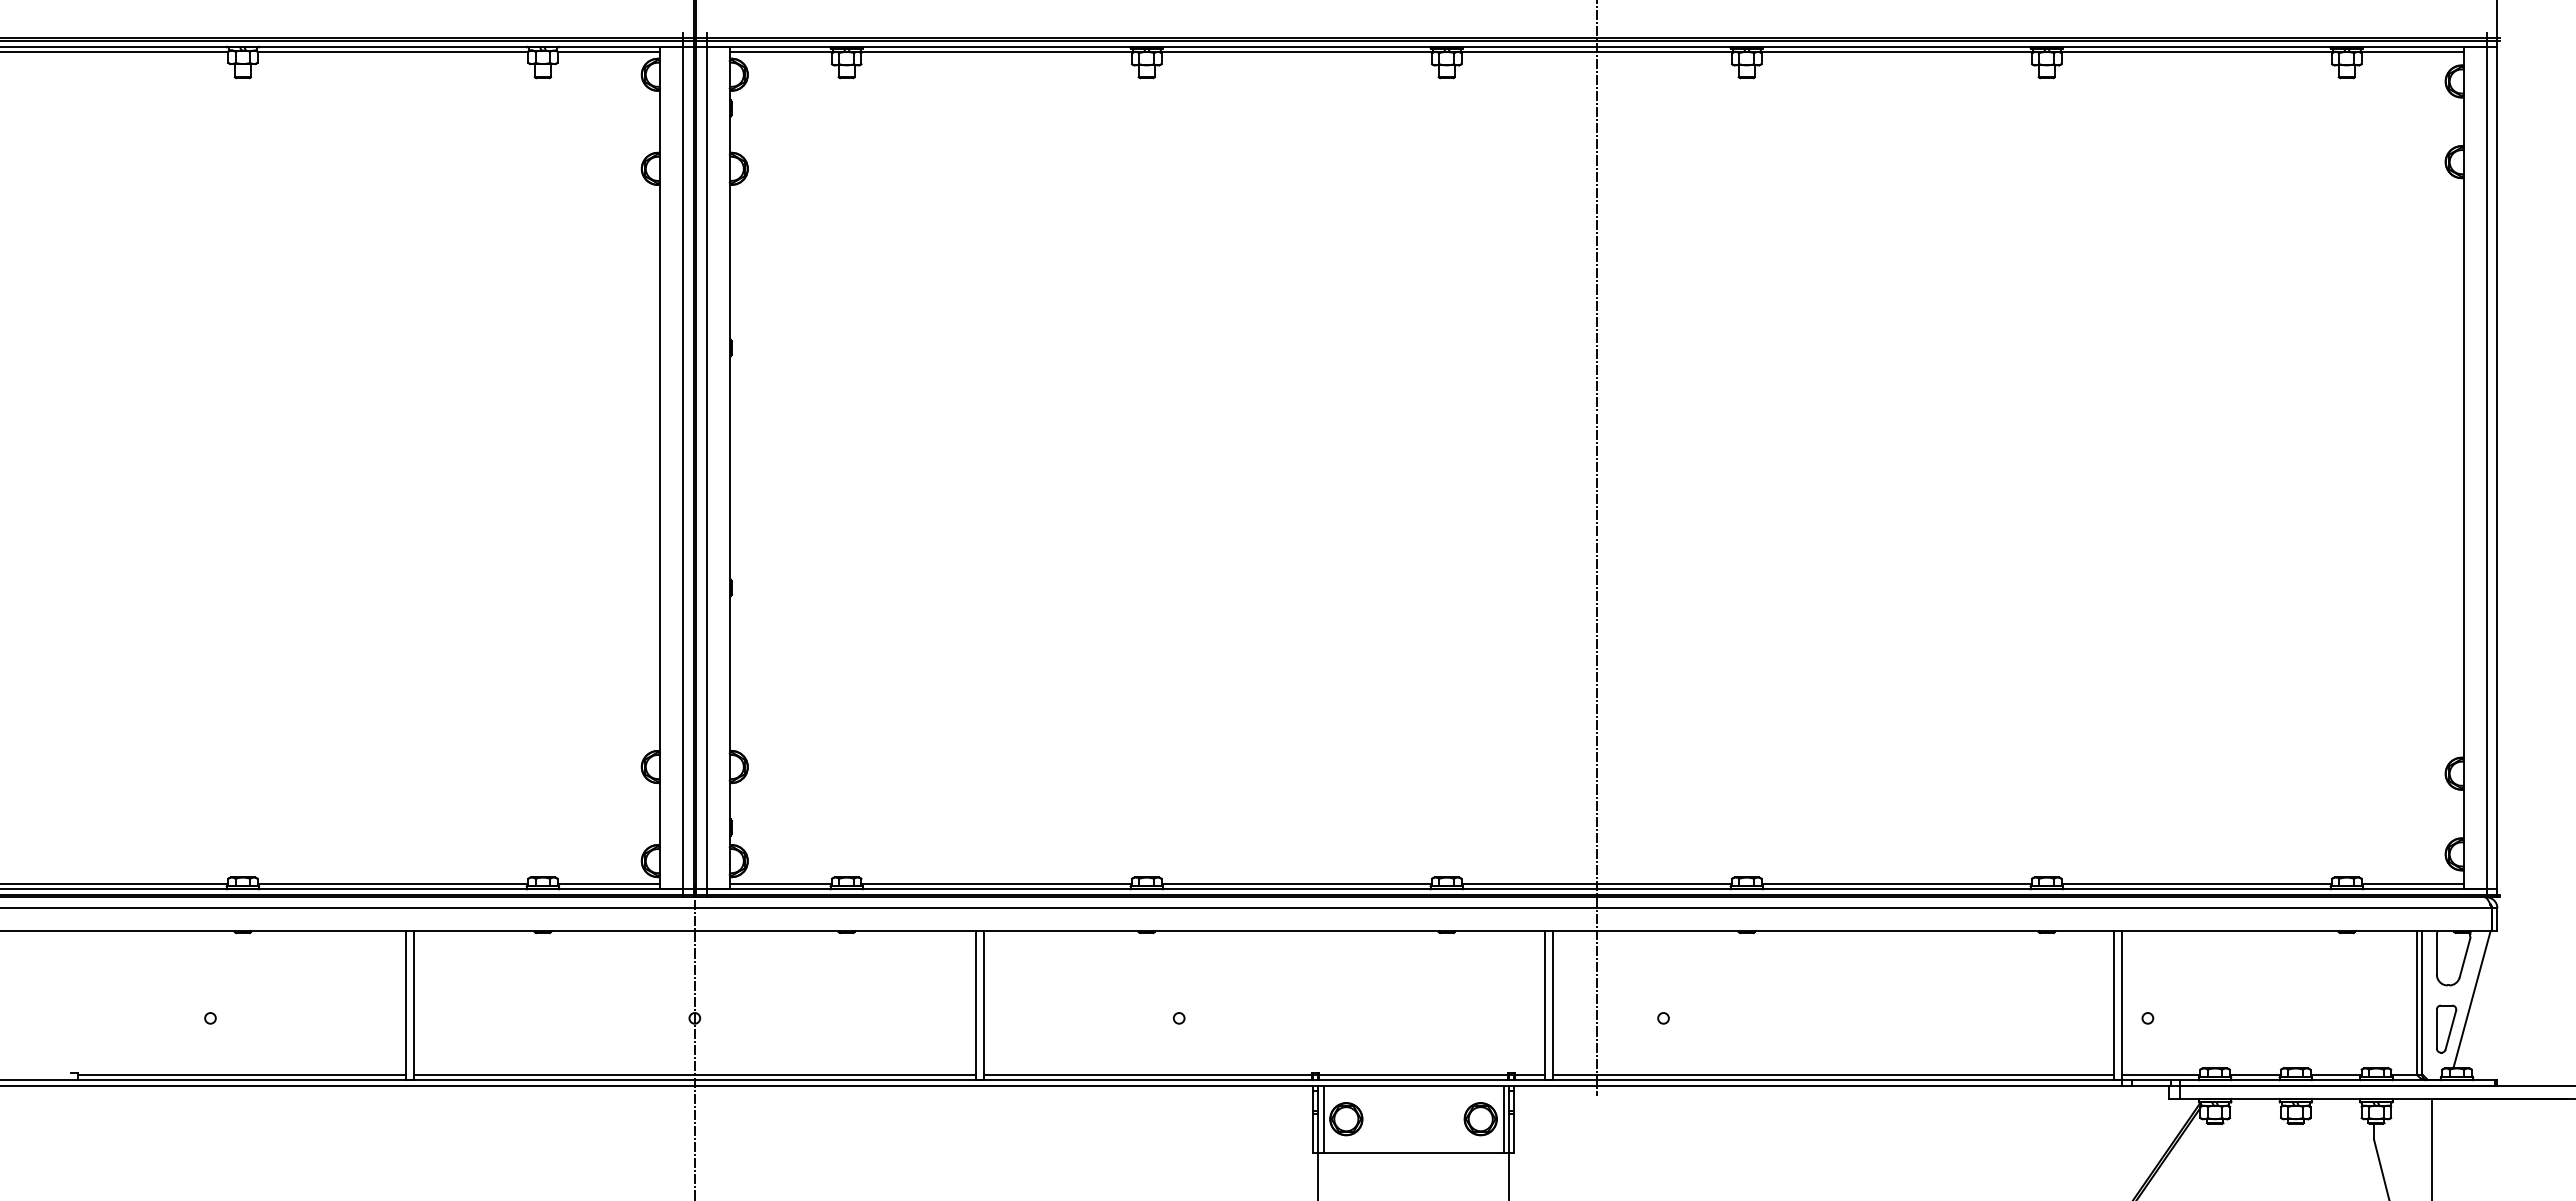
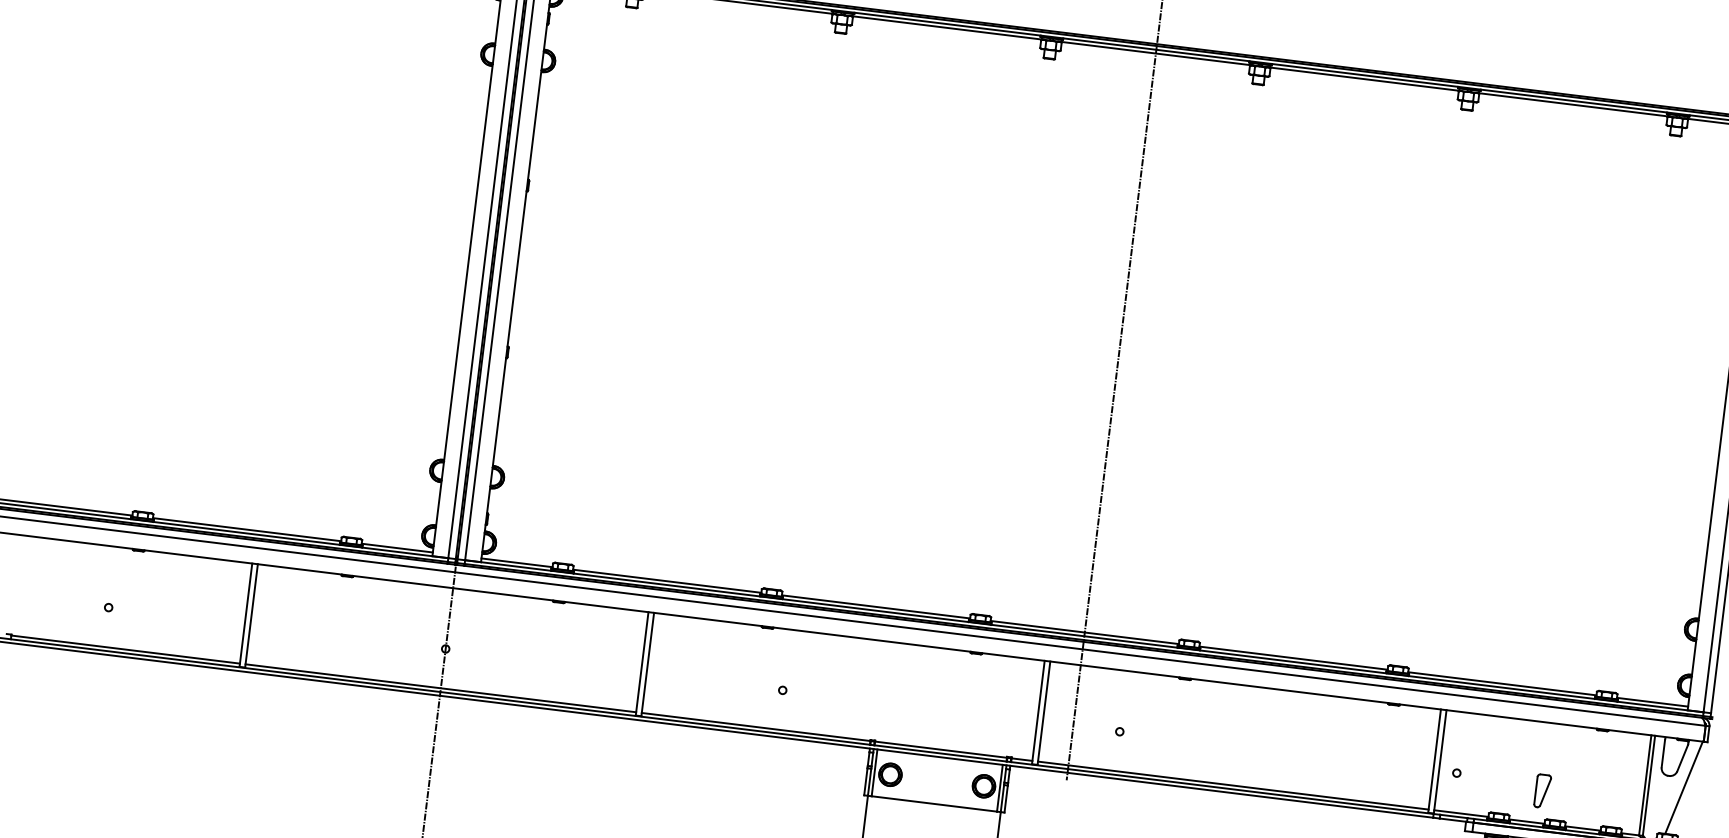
part: (2446, 1028) -> (1542, 790), moved

